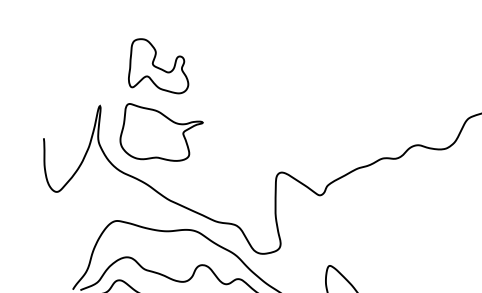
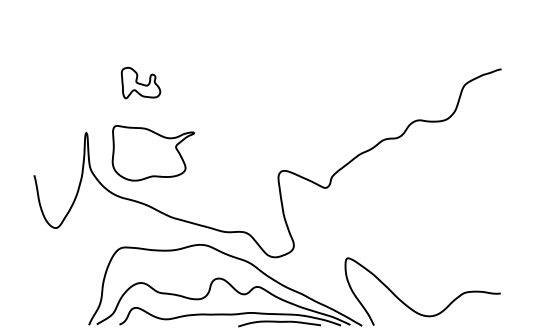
part: (159, 66) -> (140, 82), size x0.6

